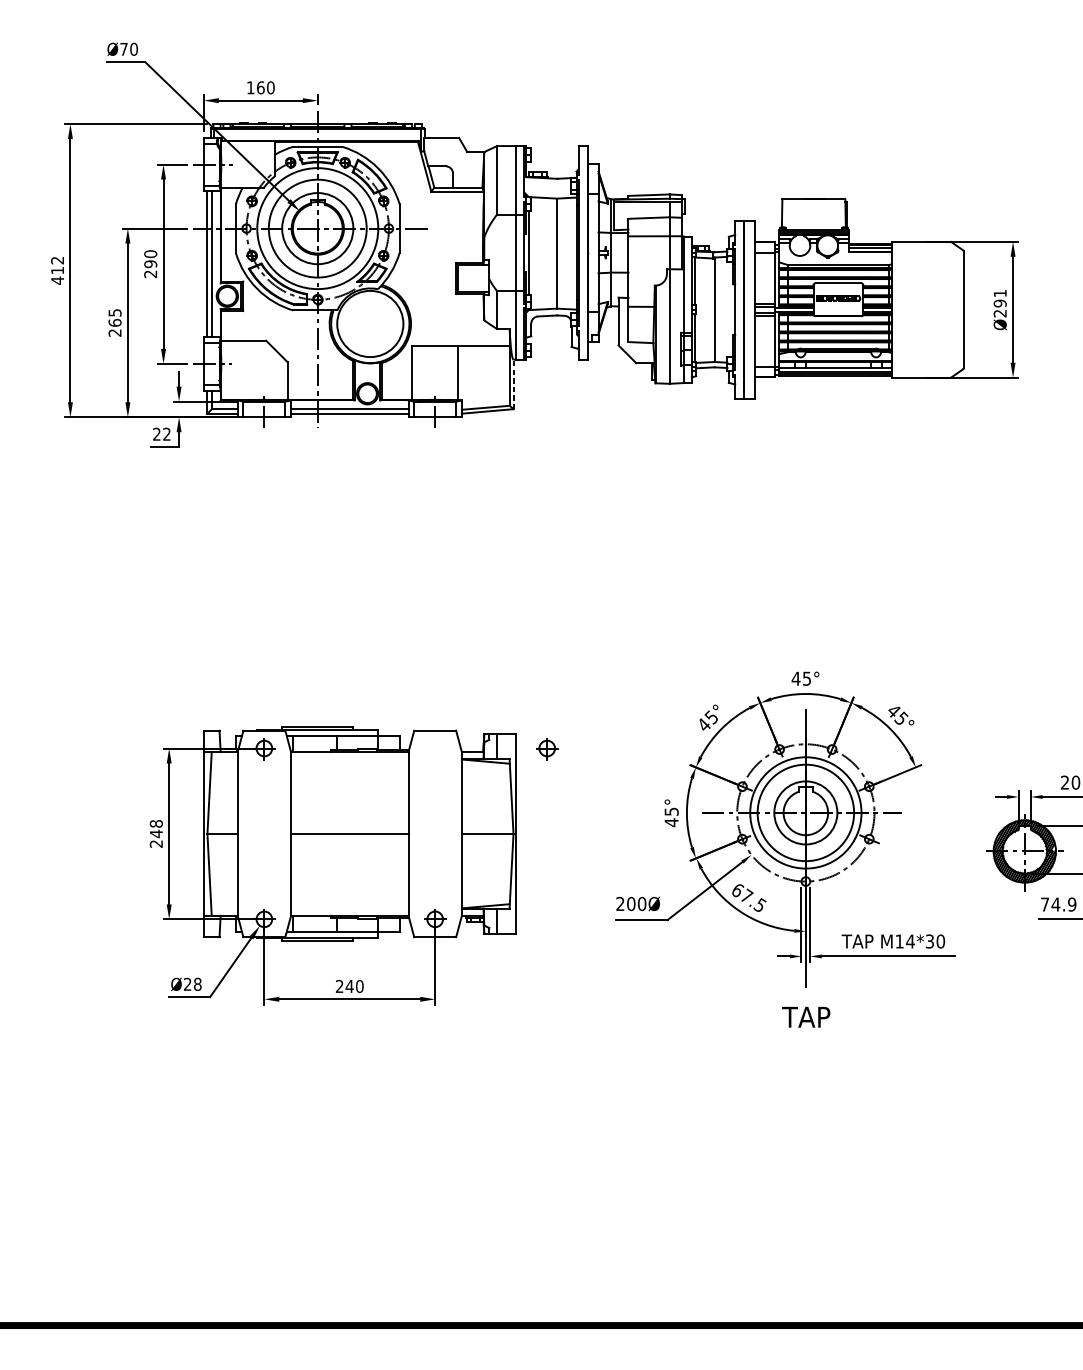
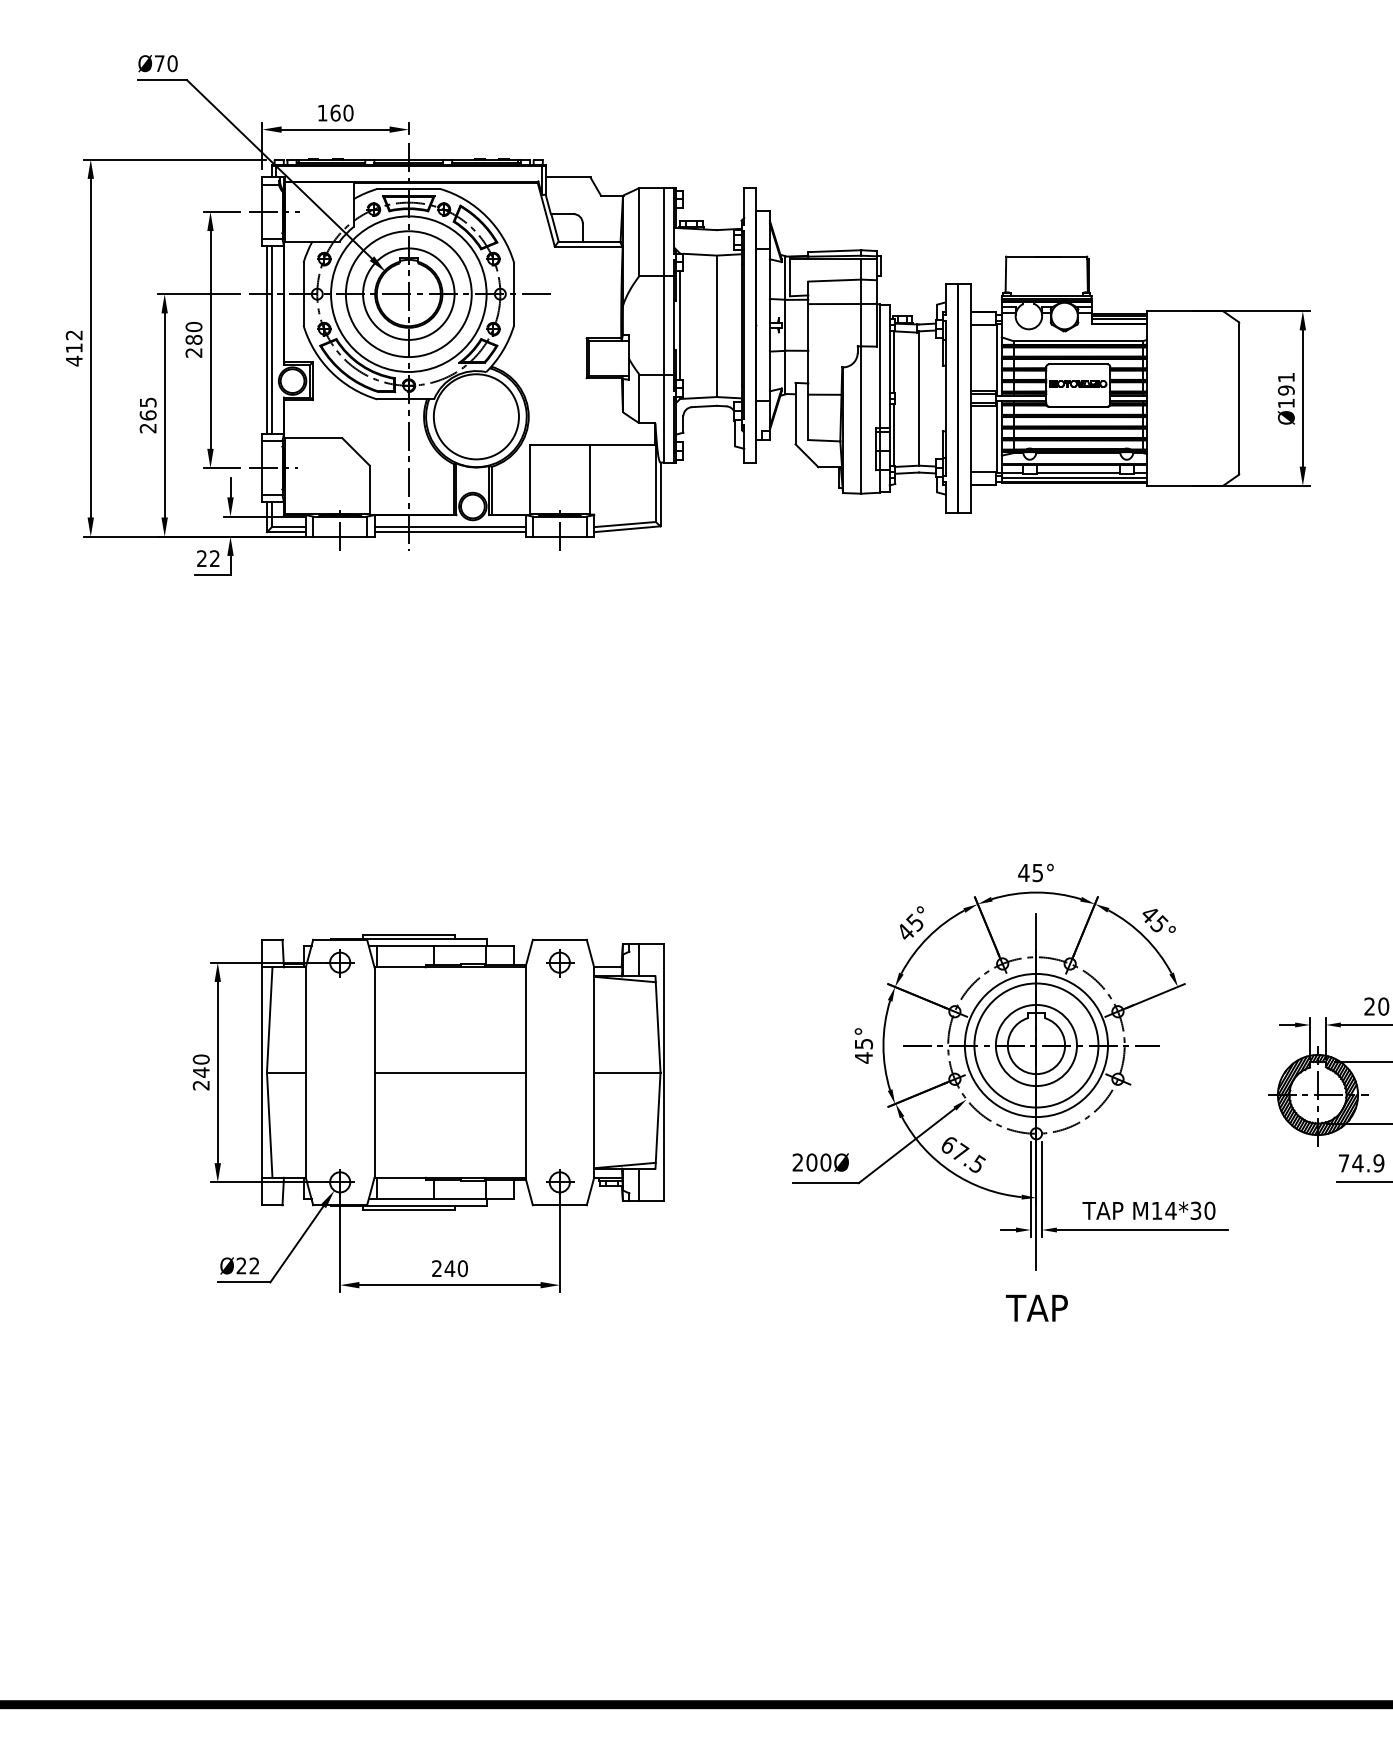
text: (150, 263) -> (193, 339), 290 -> 280
text: (999, 313) -> (1285, 403), Ø291 -> Ø191
line: (513, 384) -> (660, 494), dashed -> solid
part: (547, 749) -> (560, 963), moved
text: (156, 823) -> (201, 1059), 248 -> 240
text: (197, 984) -> (254, 1265), Ø28 -> Ø22

